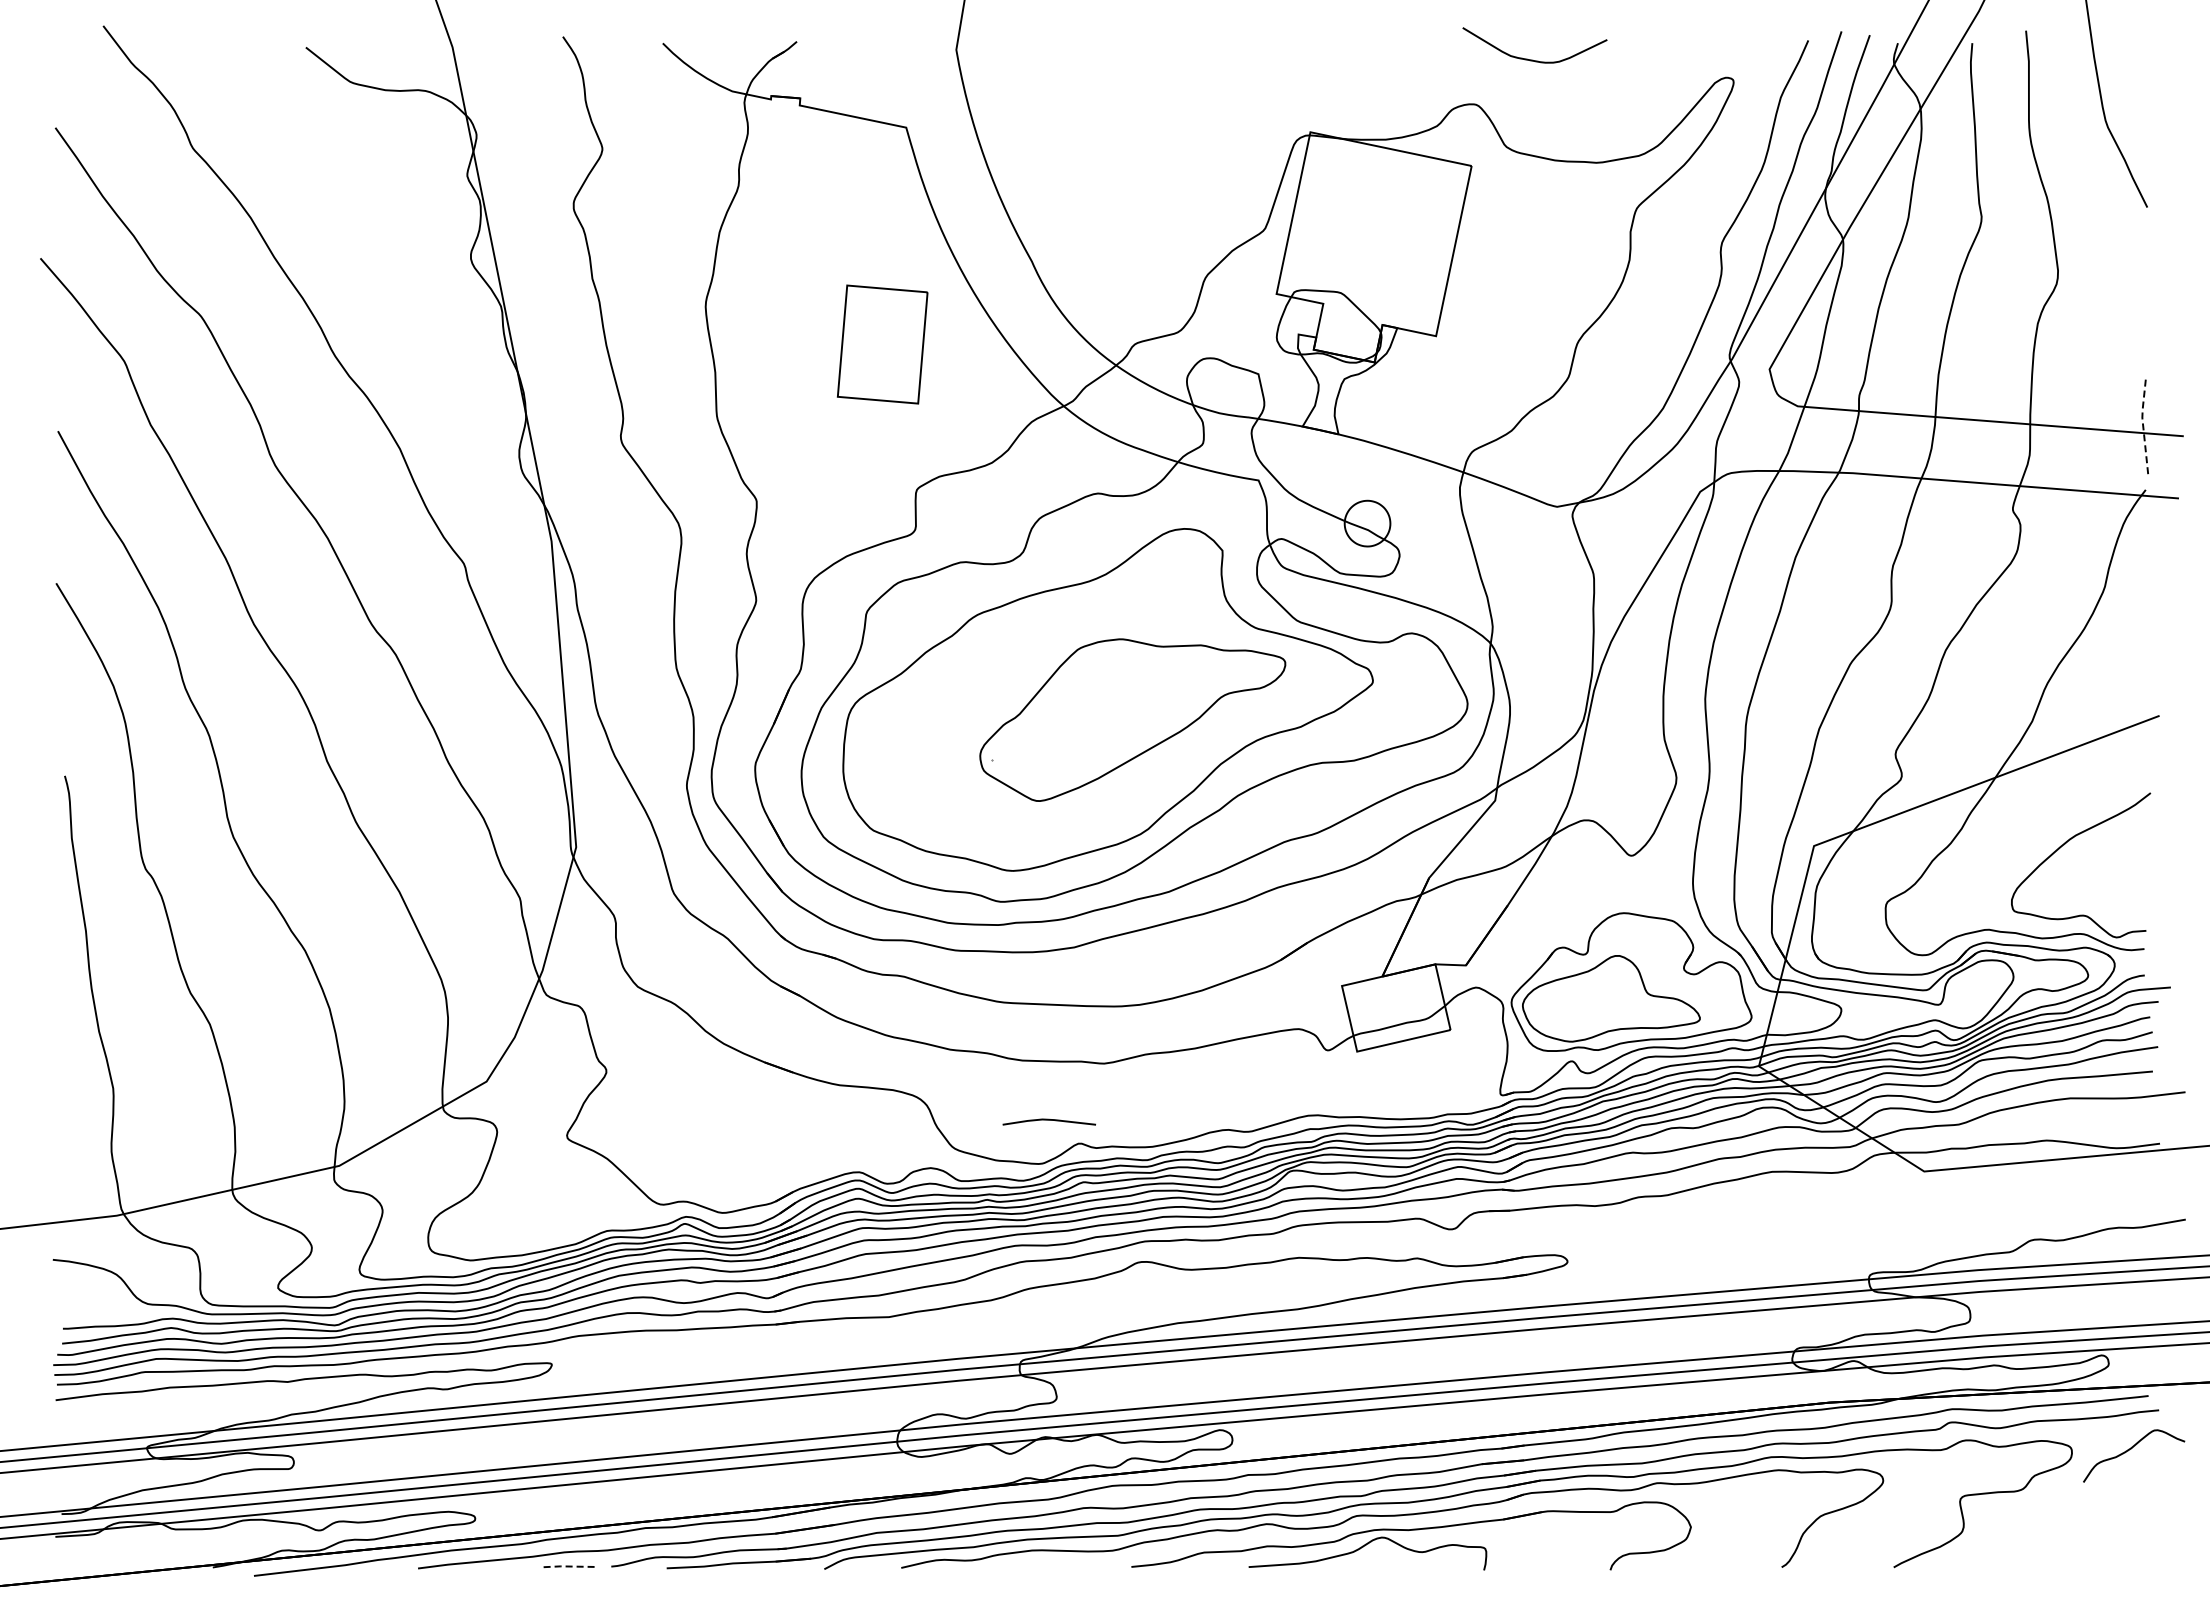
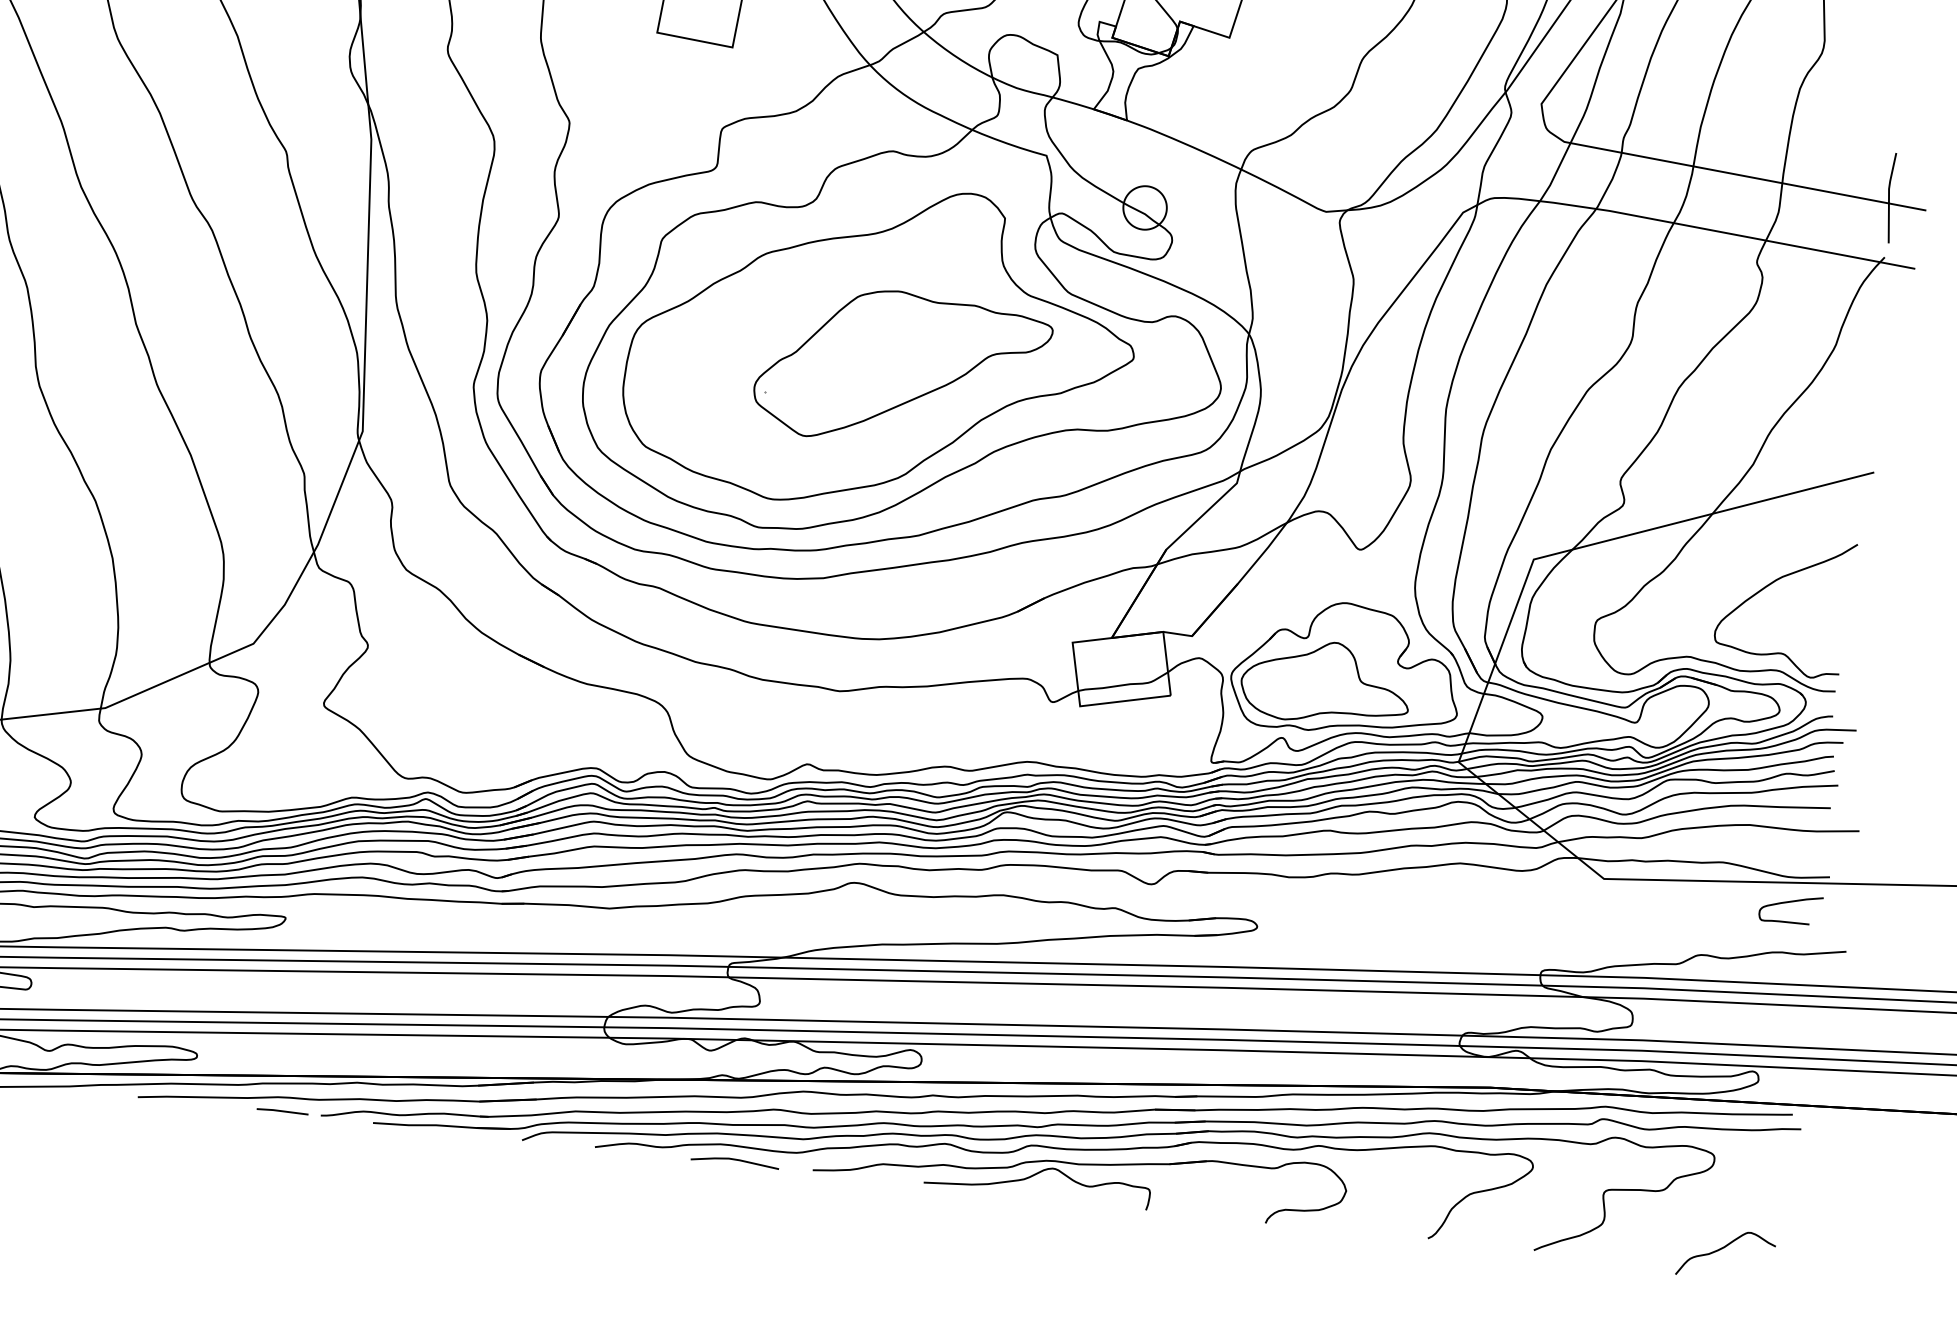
line: (2143, 425) -> (1889, 196), dashed -> solid
line: (1048, 1120) -> (734, 1160), moved
curve: (2119, 1175) -> (1788, 903), added
curve: (2131, 1449) -> (1724, 1248), moved
line: (570, 1566) -> (282, 1111), dashed -> solid

